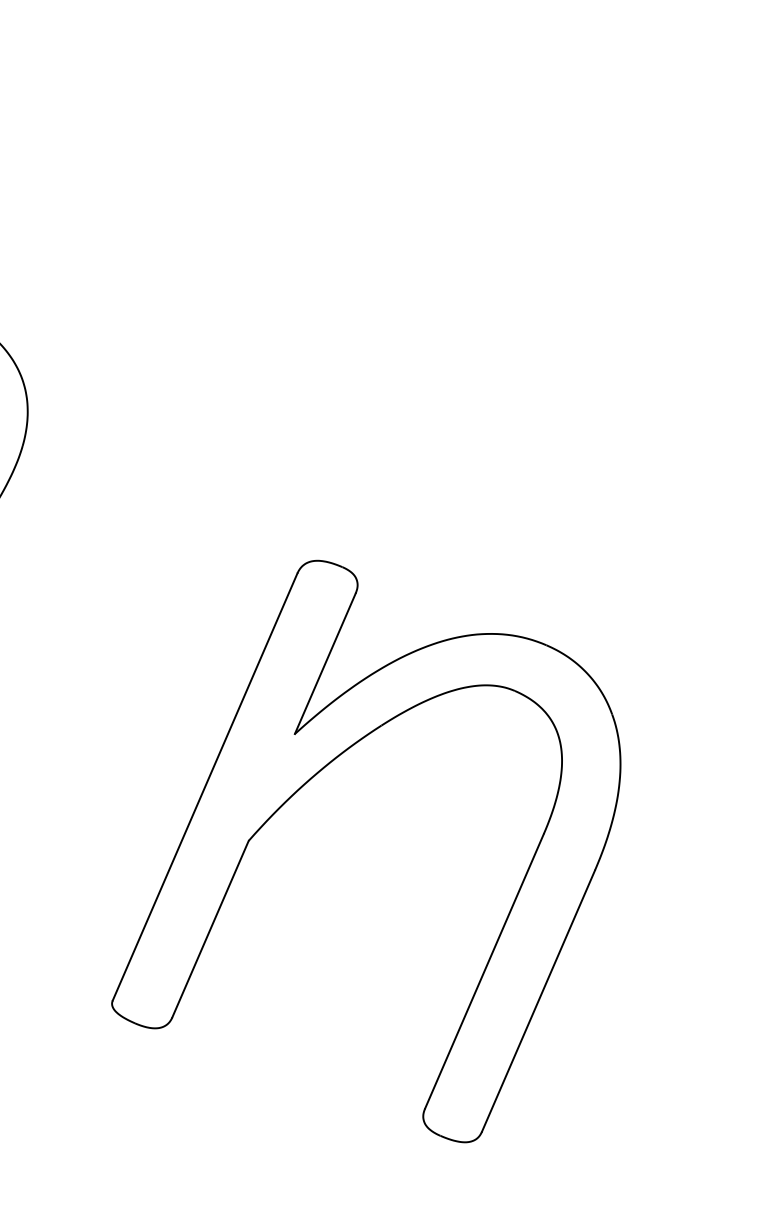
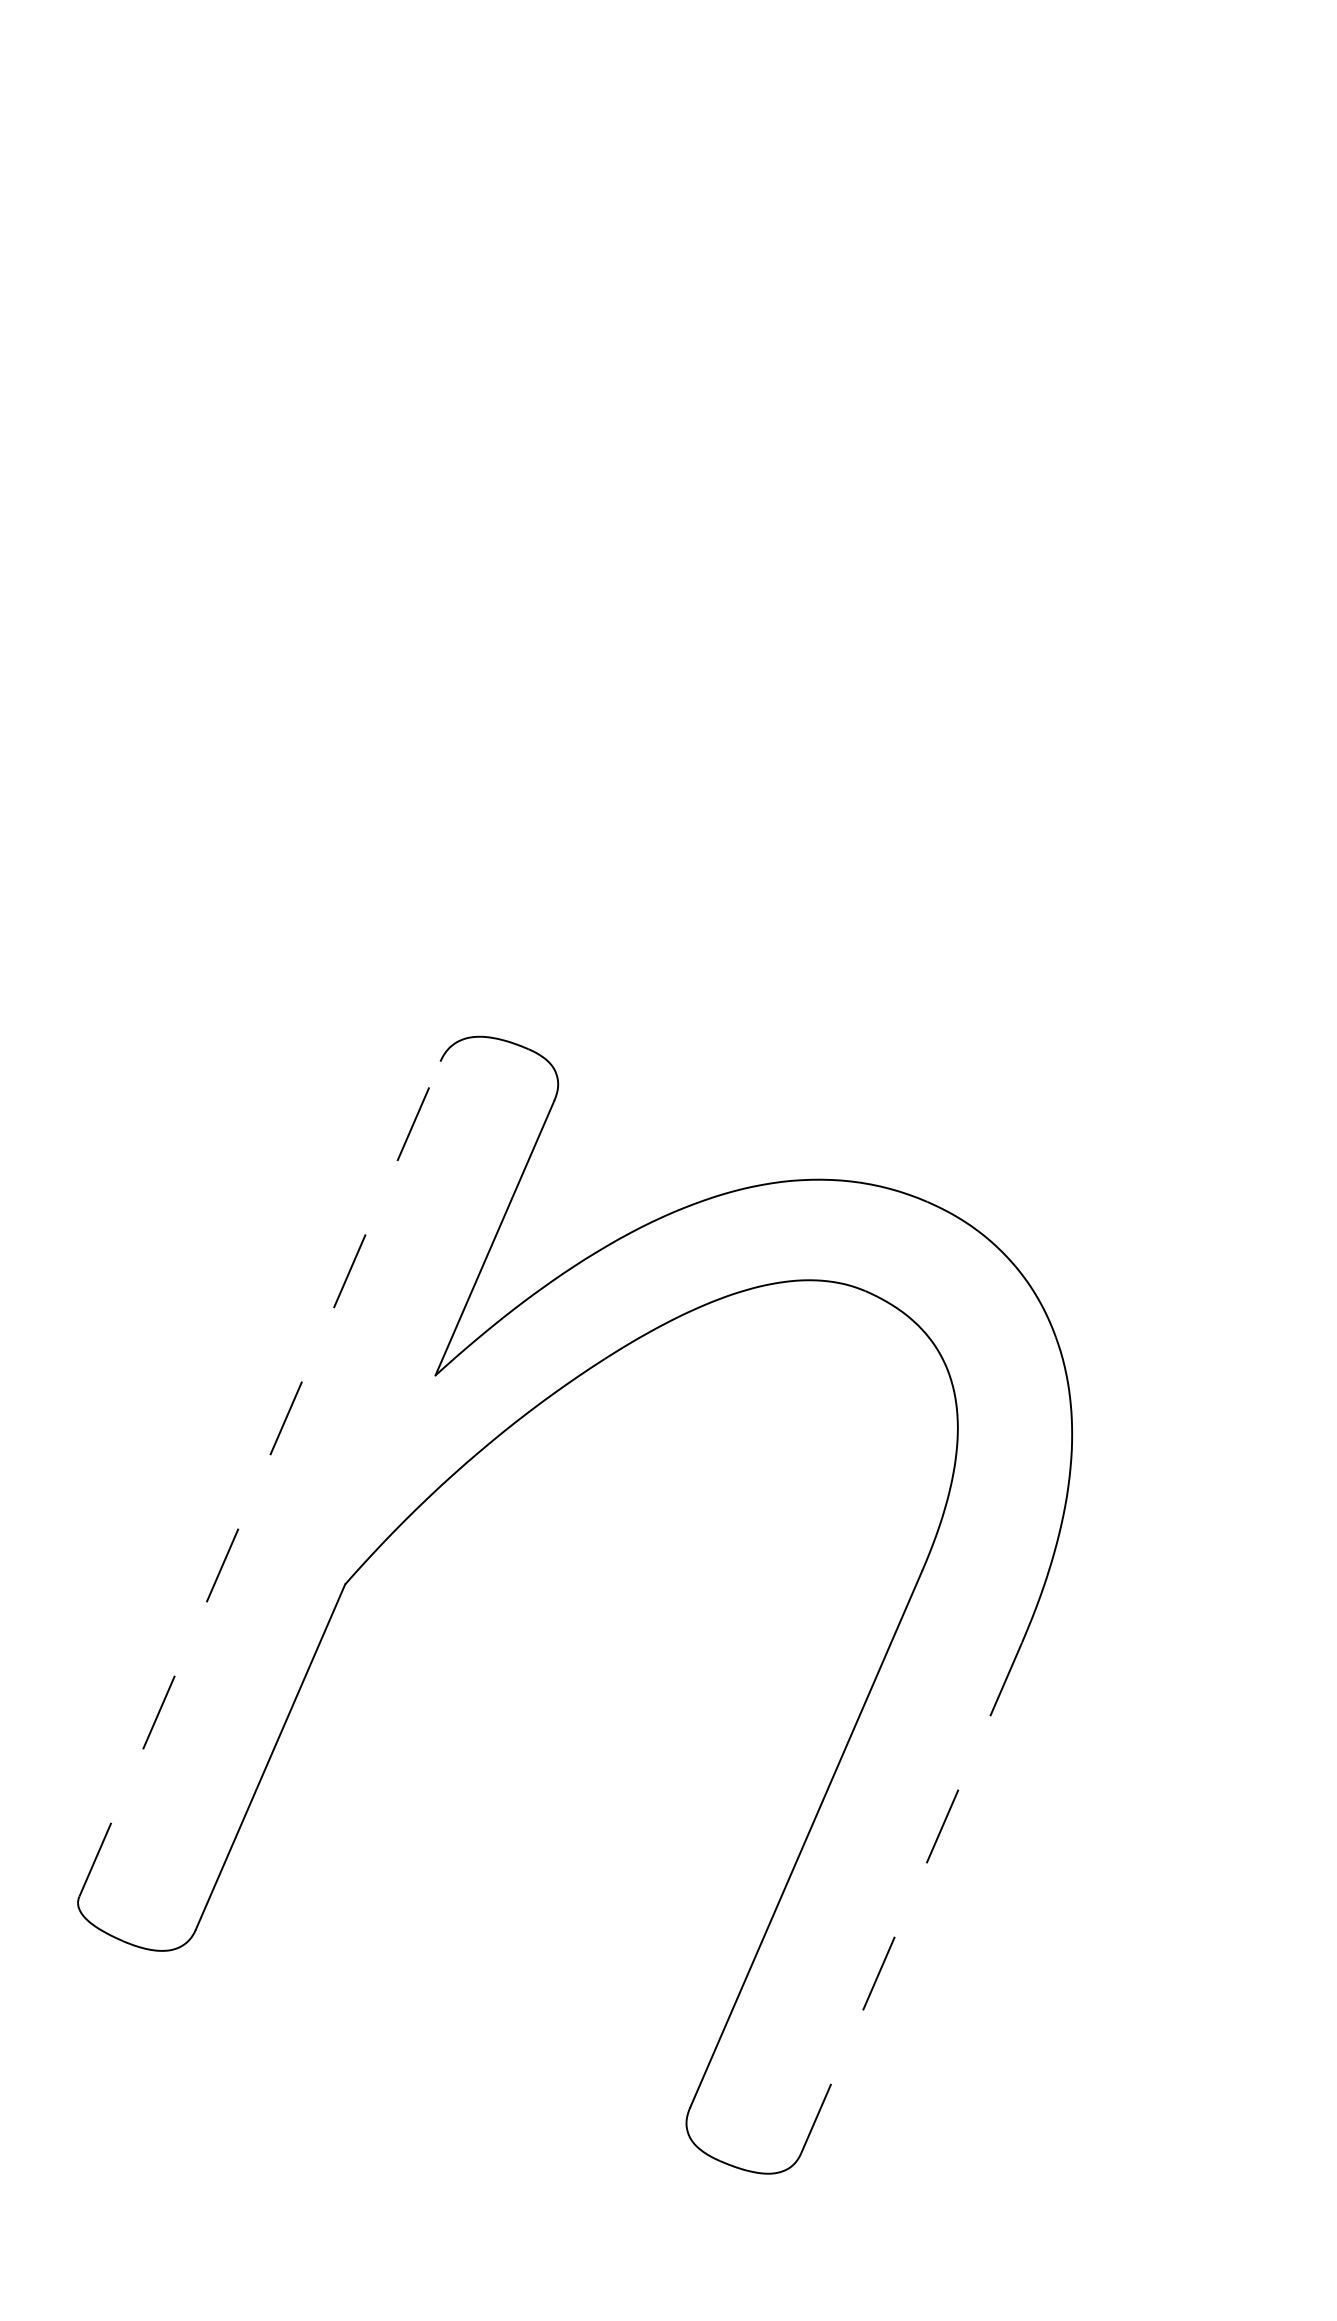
line: (205, 787) -> (260, 1479), solid -> dashed
line: (538, 1001) -> (911, 1898), solid -> dashed

